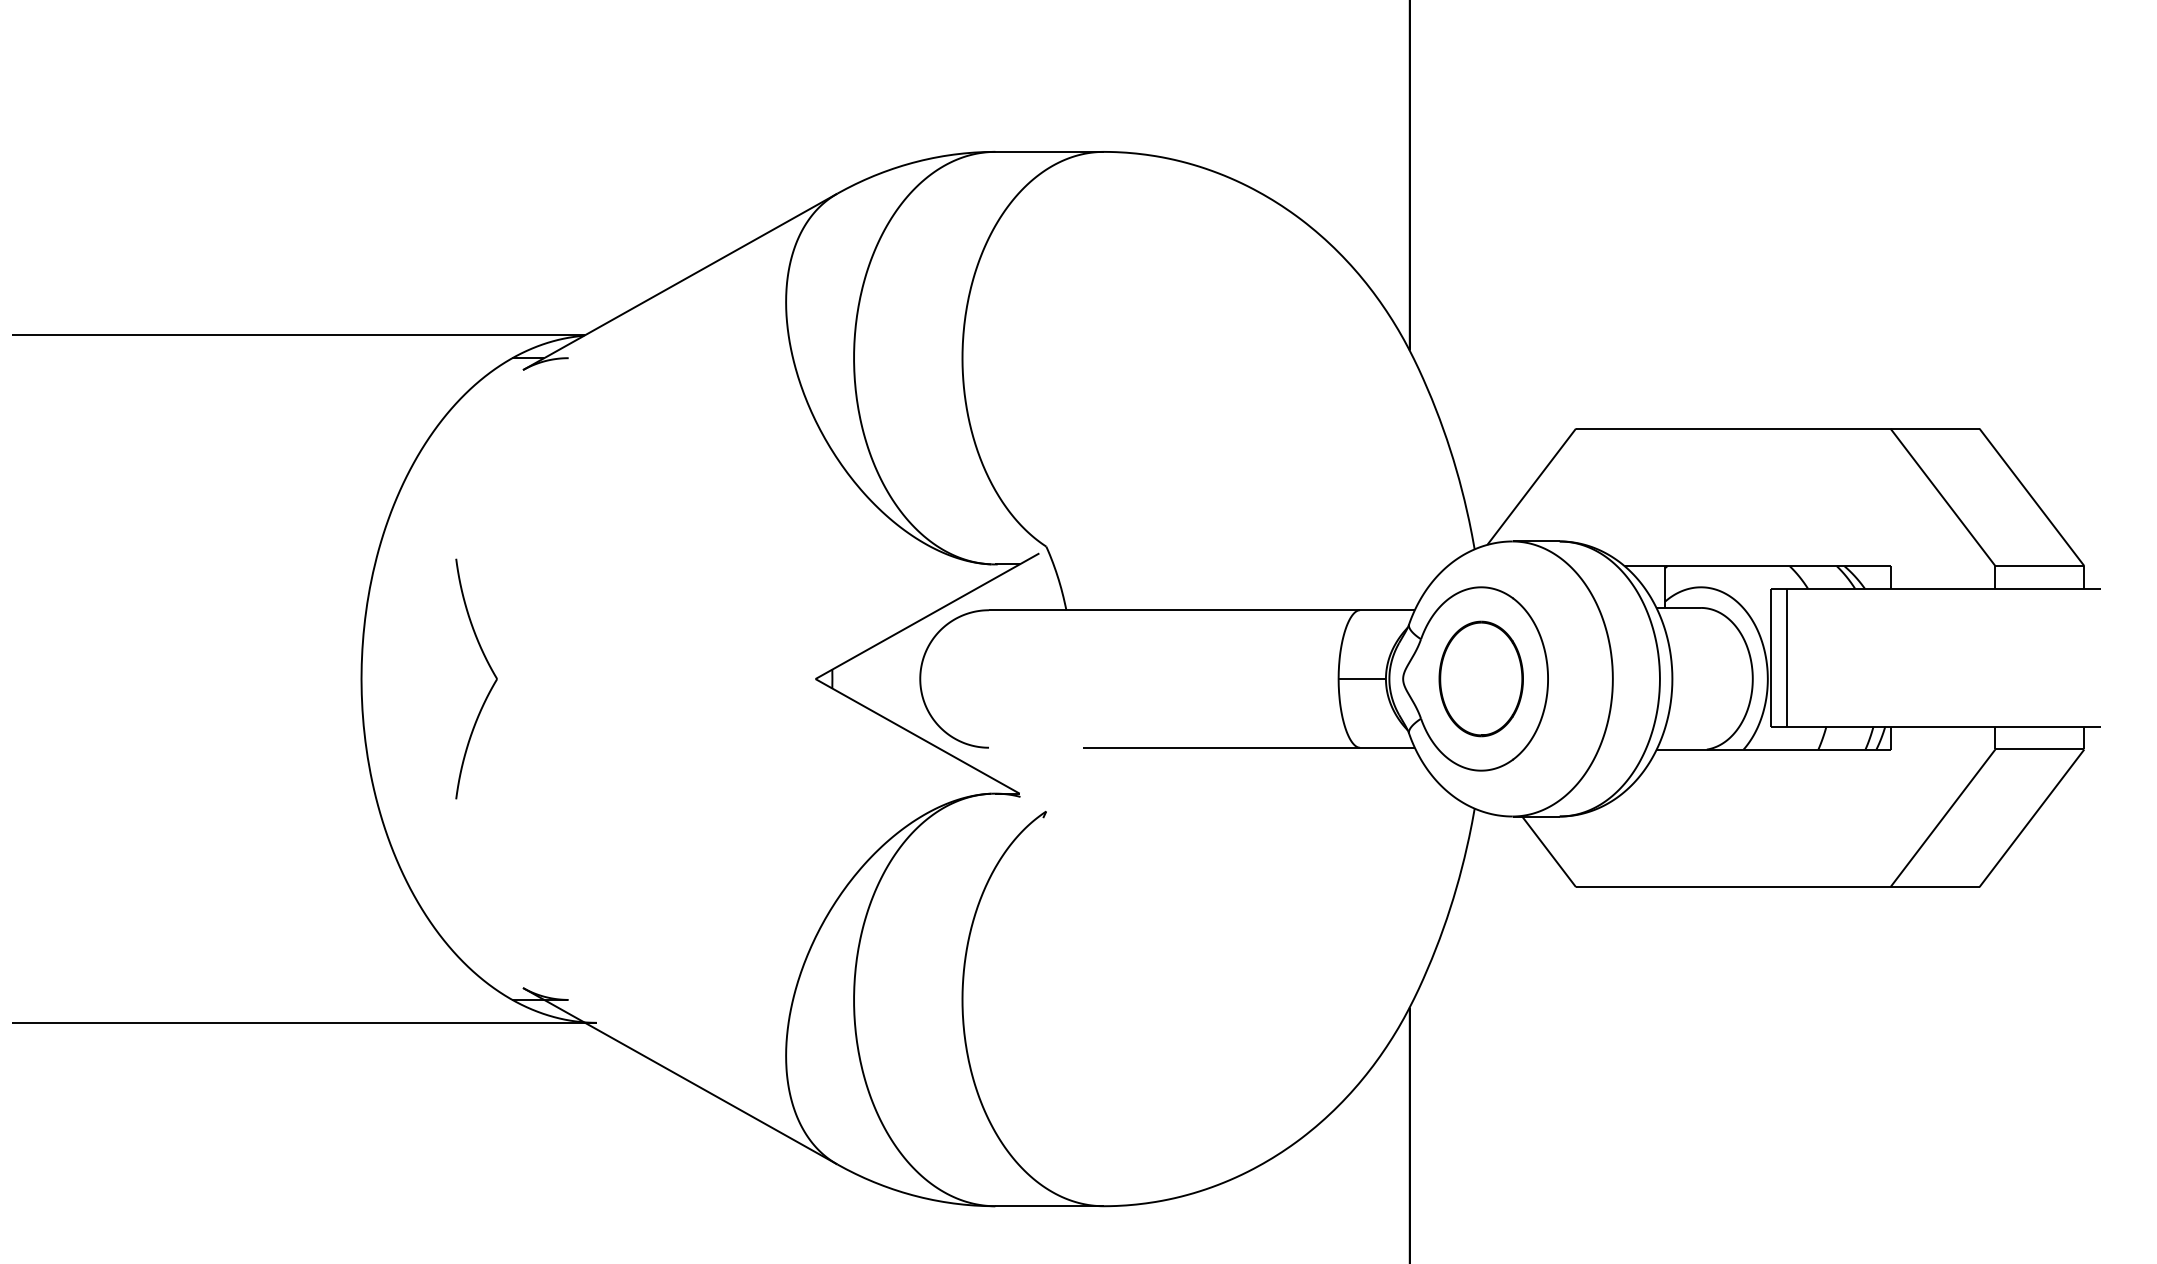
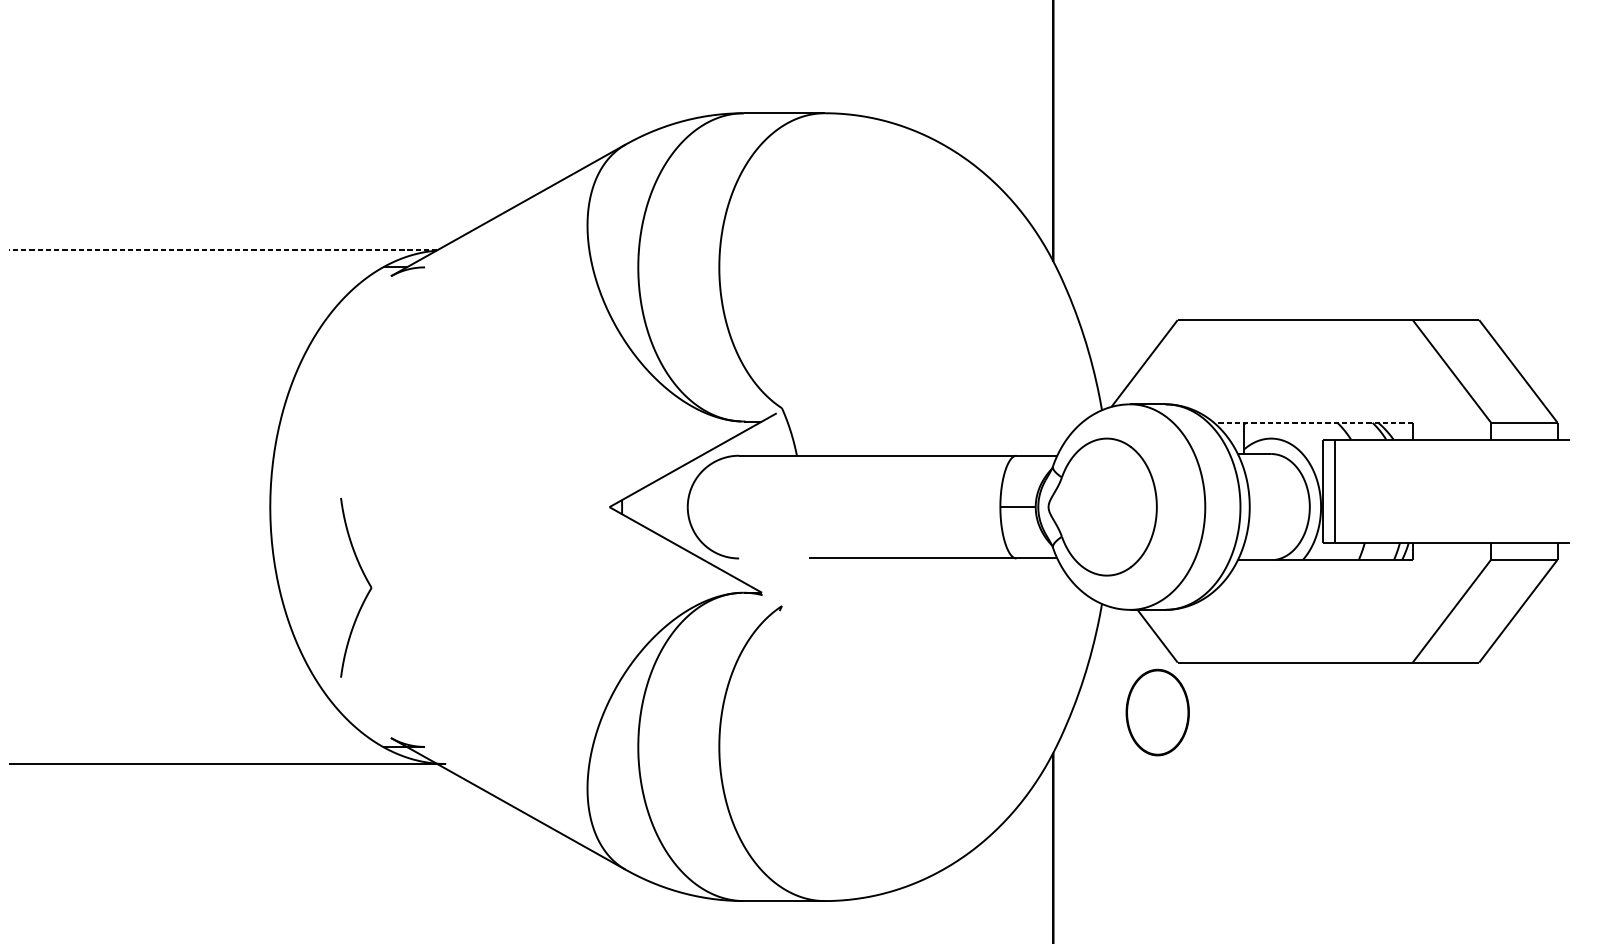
line: (298, 335) -> (223, 250), solid -> dashed
line: (1757, 566) -> (1313, 423), solid -> dashed
part: (491, 671) -> (367, 582), moved
part: (1480, 678) -> (1157, 712), moved

